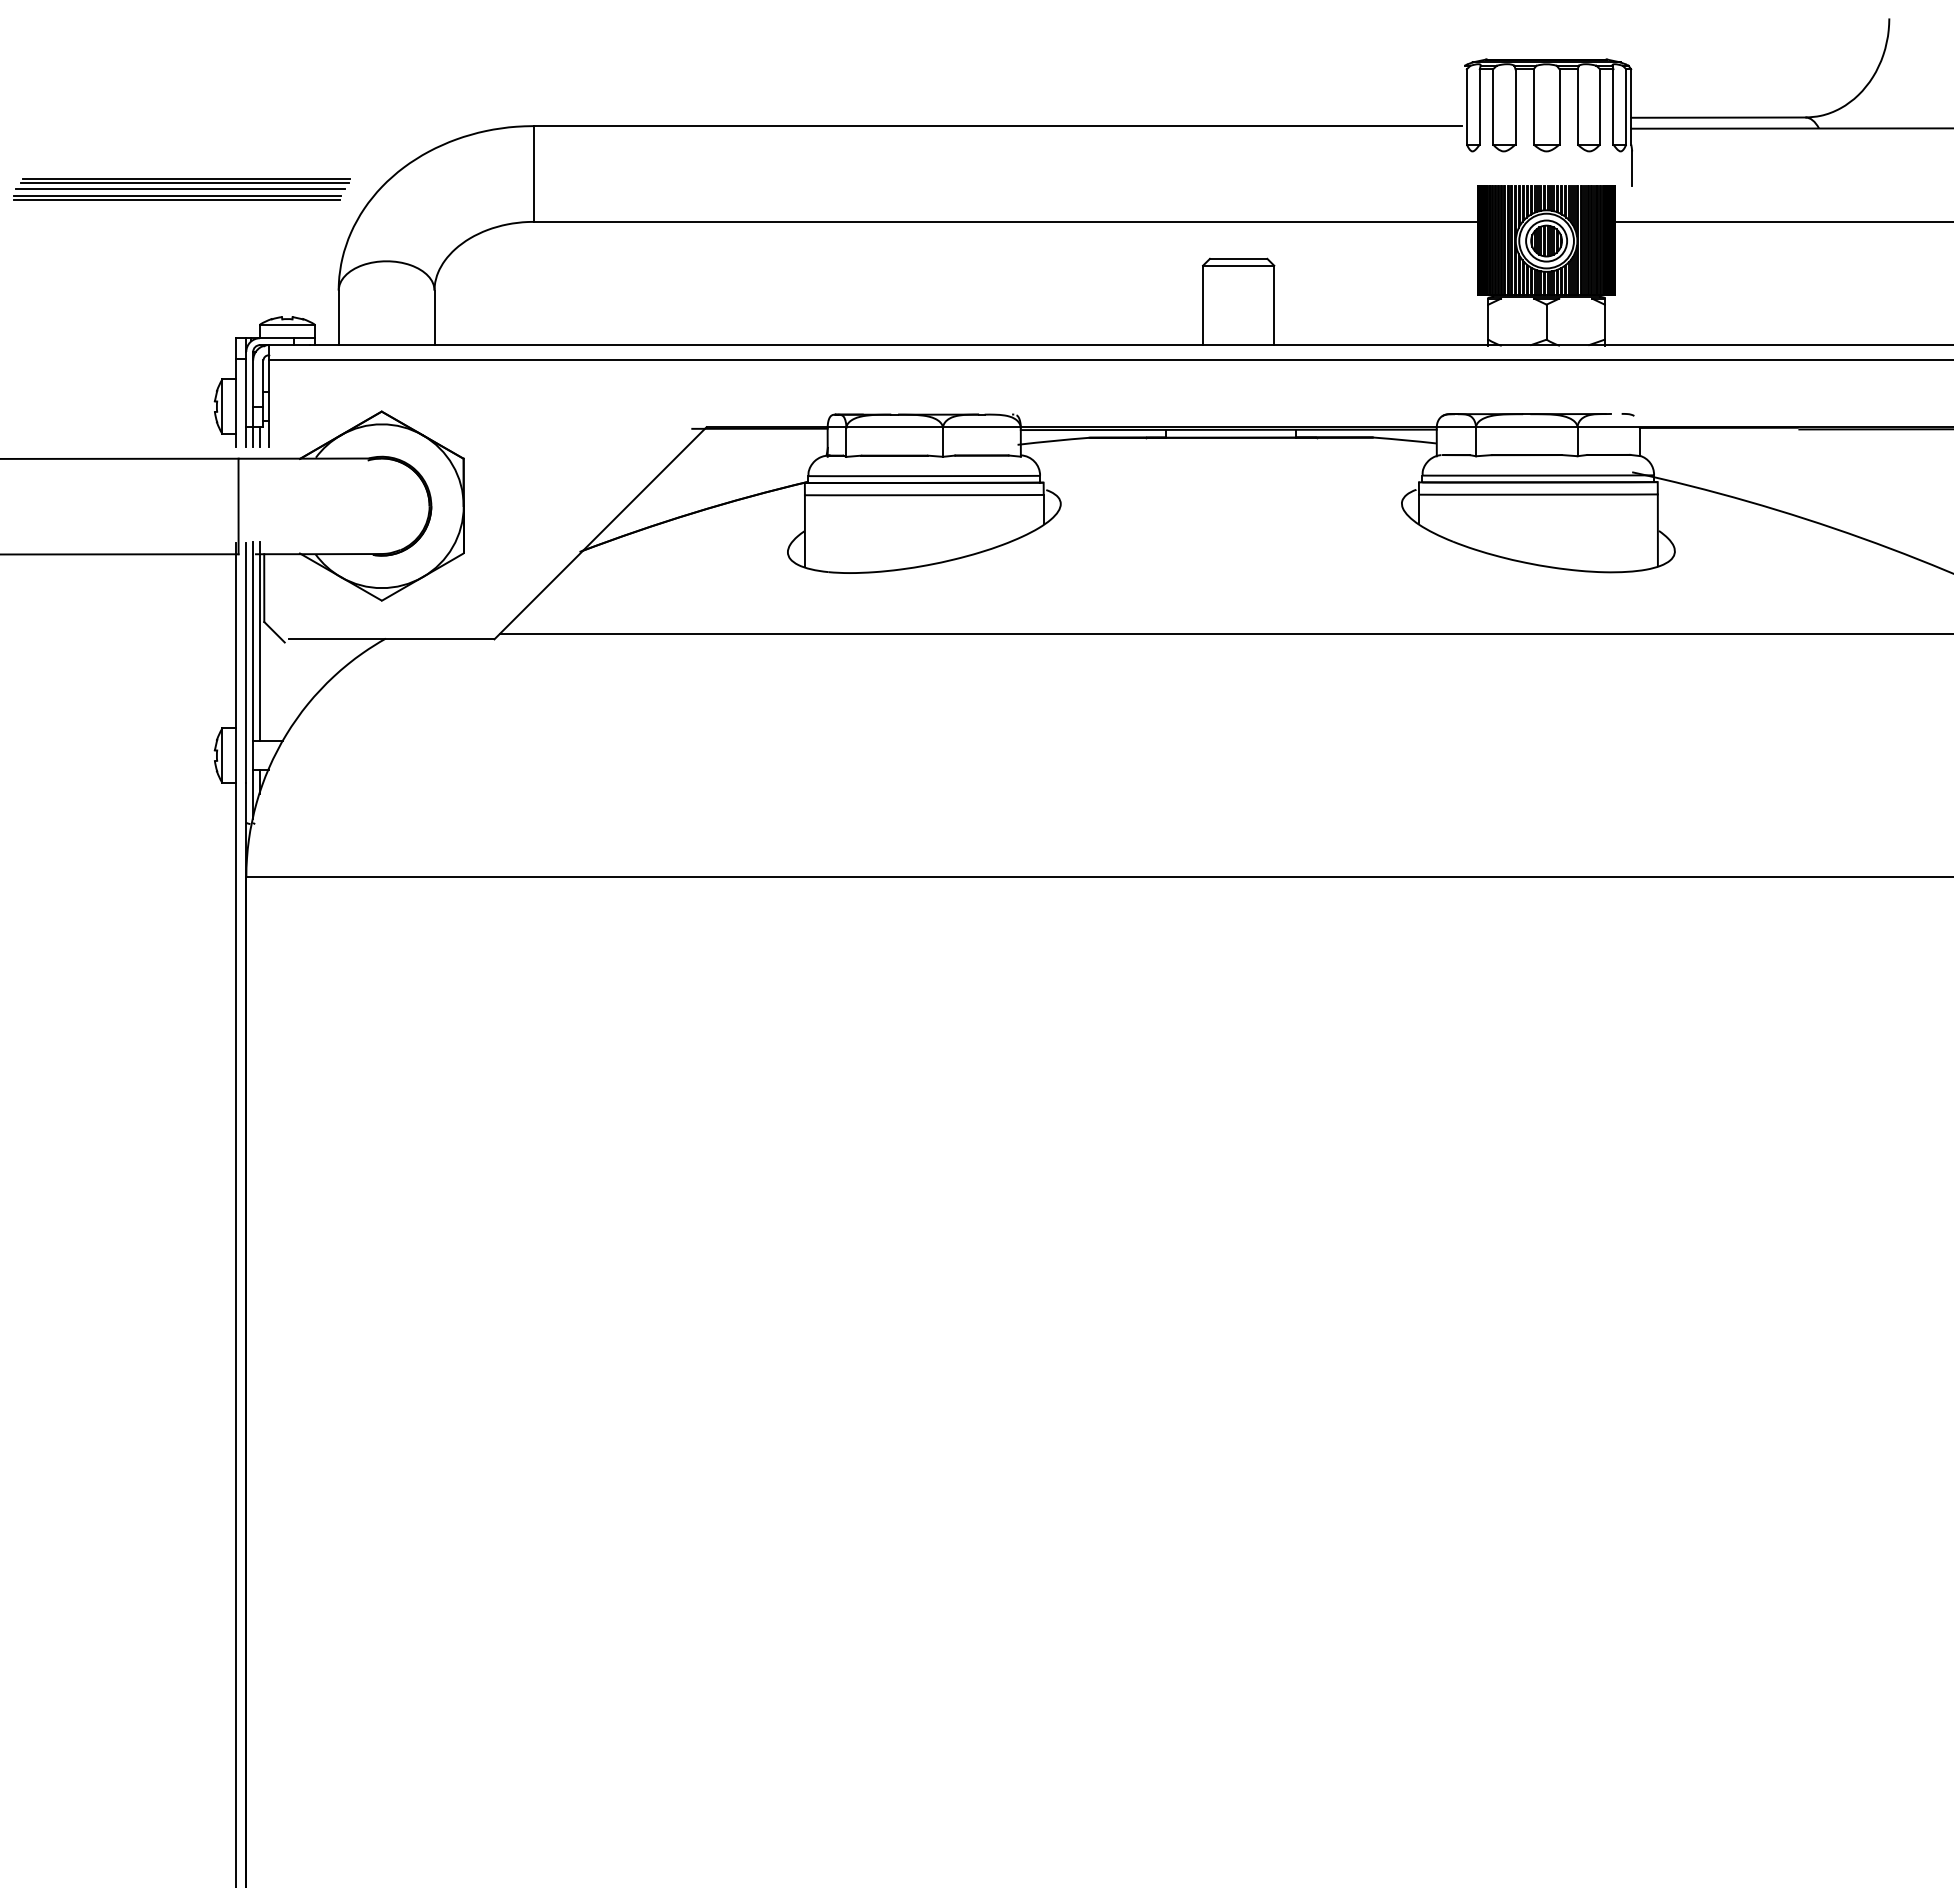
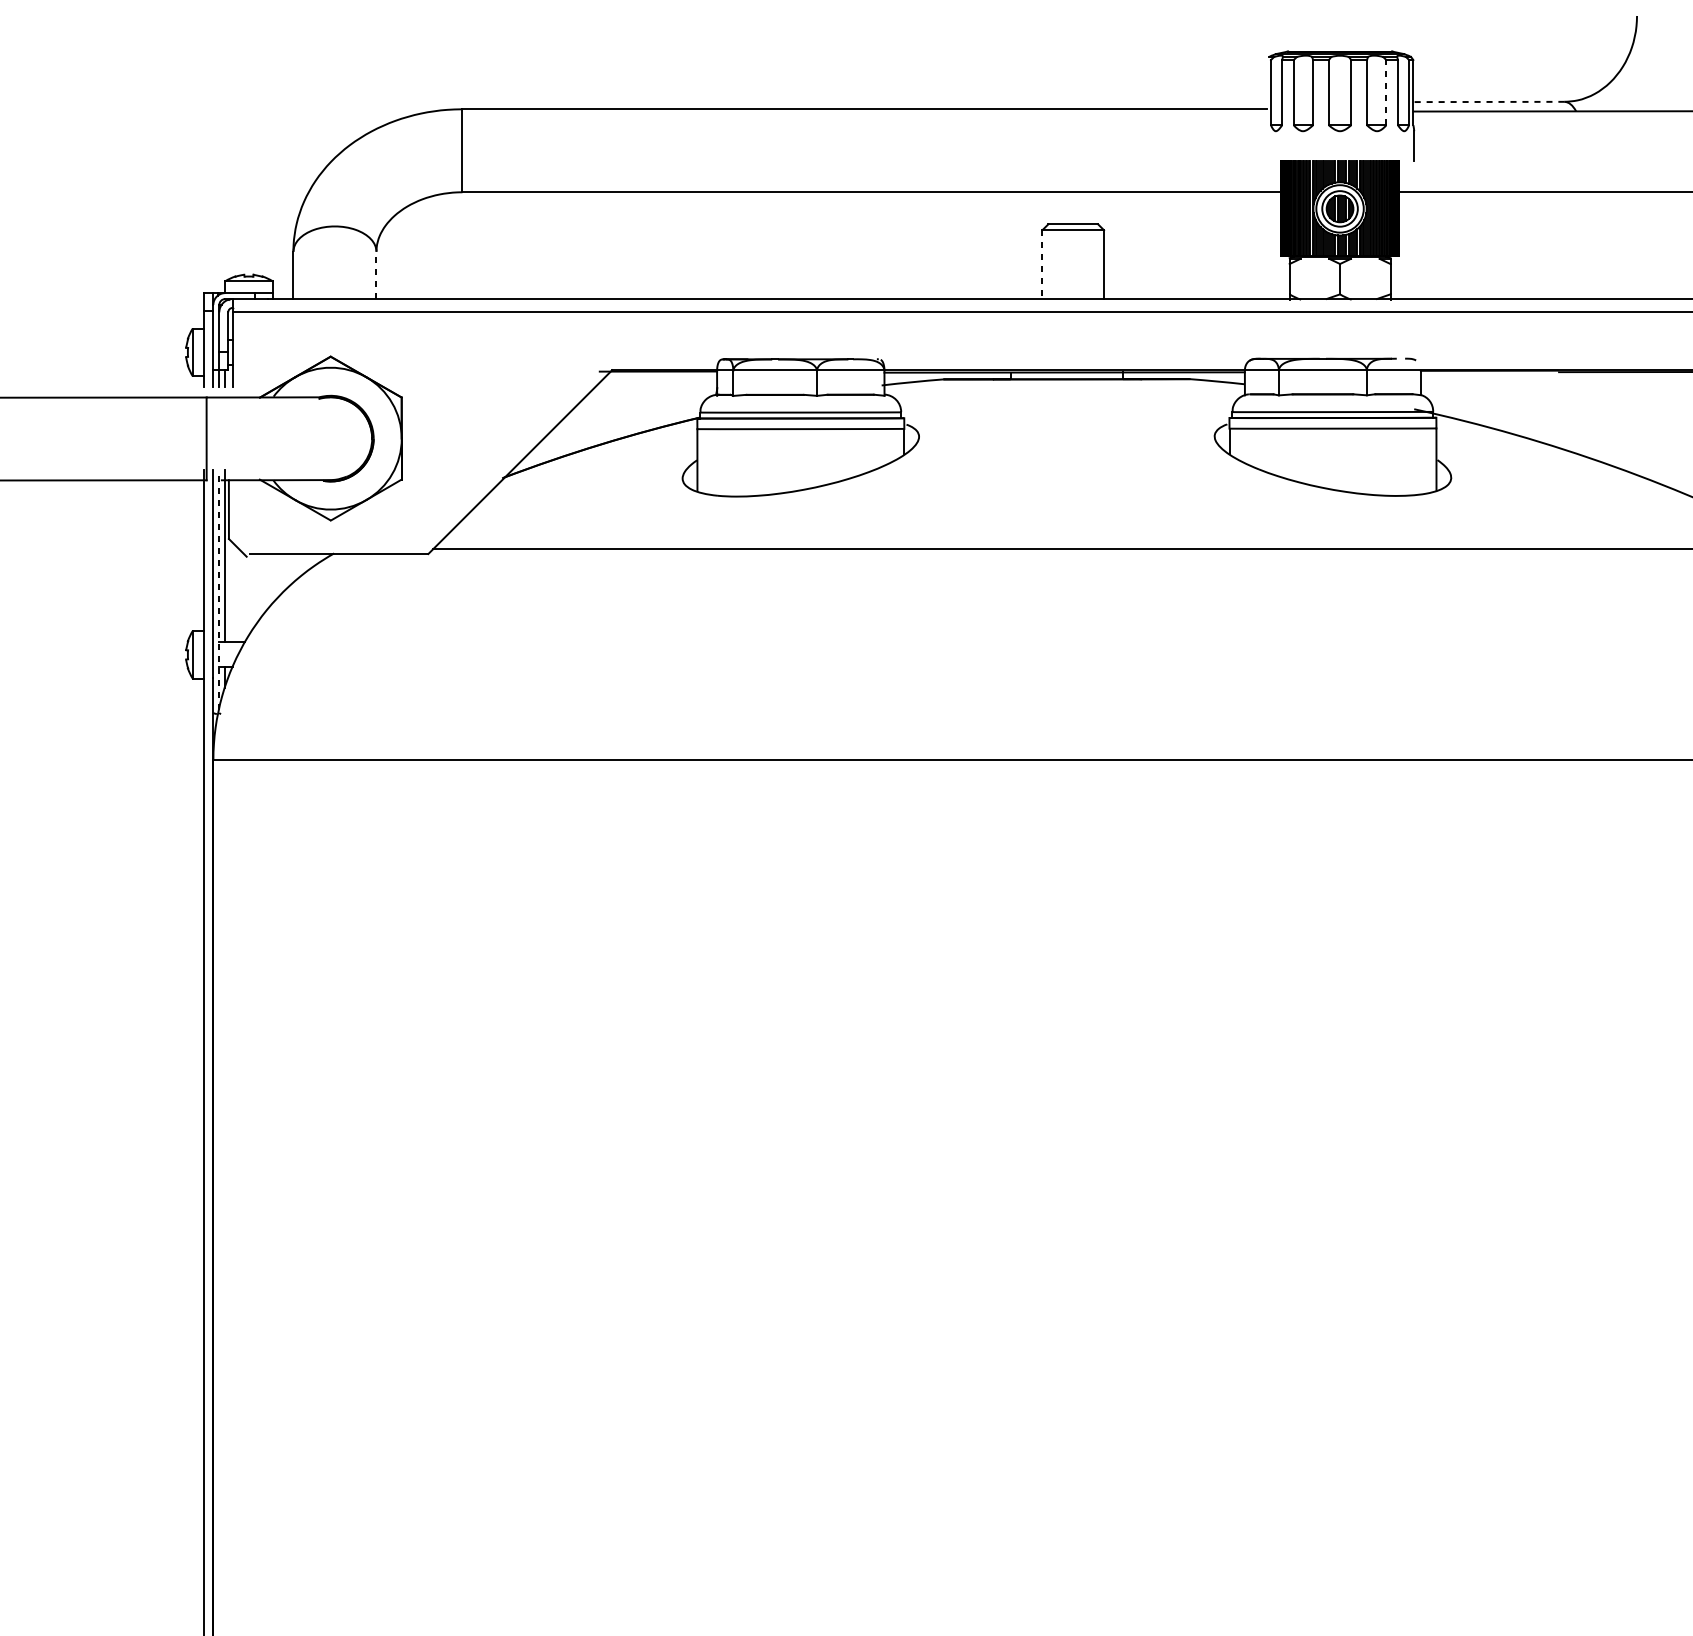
line: (1600, 106) -> (1386, 92), solid -> dashed
line: (1717, 117) -> (1488, 101), solid -> dashed
part: (181, 189) -> (157, 164), removed
line: (1203, 305) -> (1042, 264), solid -> dashed
line: (434, 317) -> (376, 275), solid -> dashed
line: (253, 680) -> (219, 589), solid -> dashed

